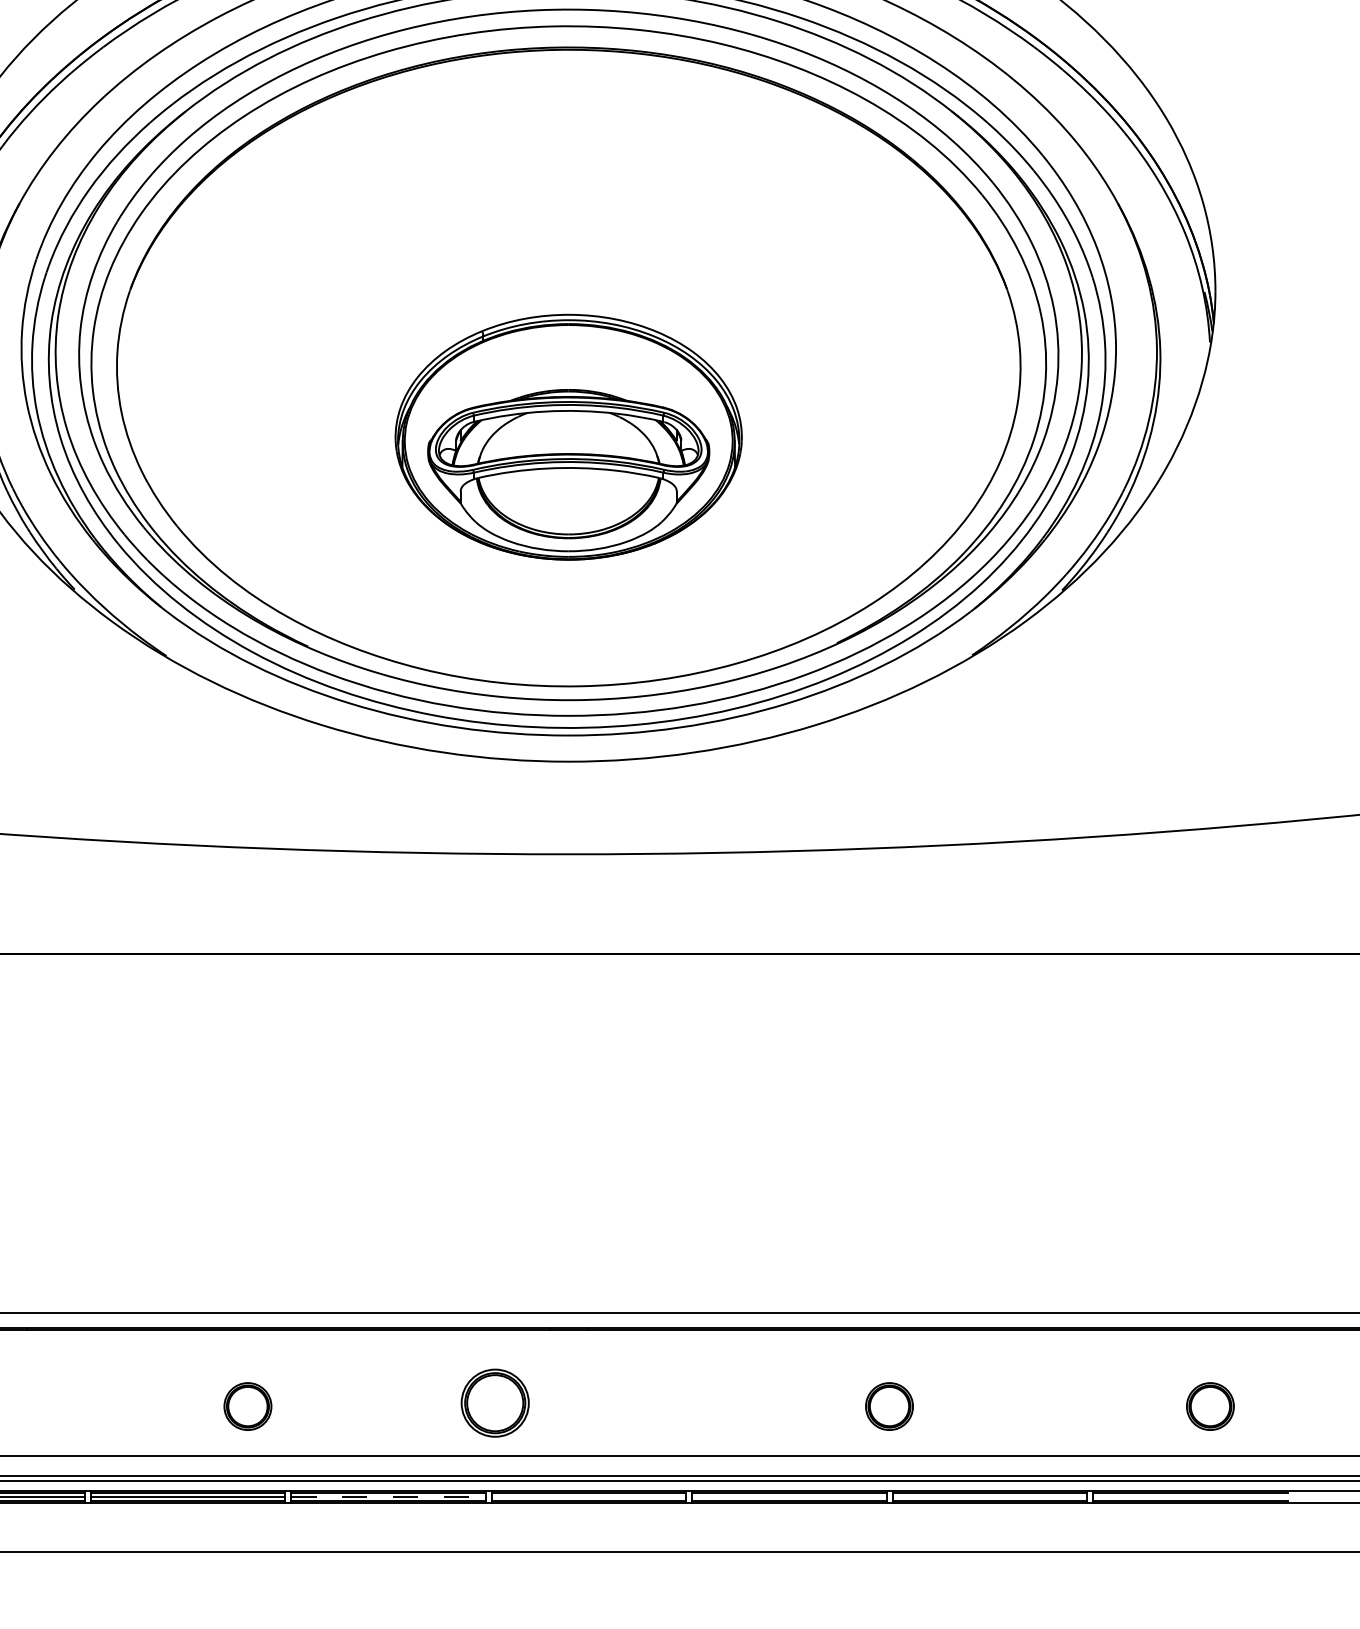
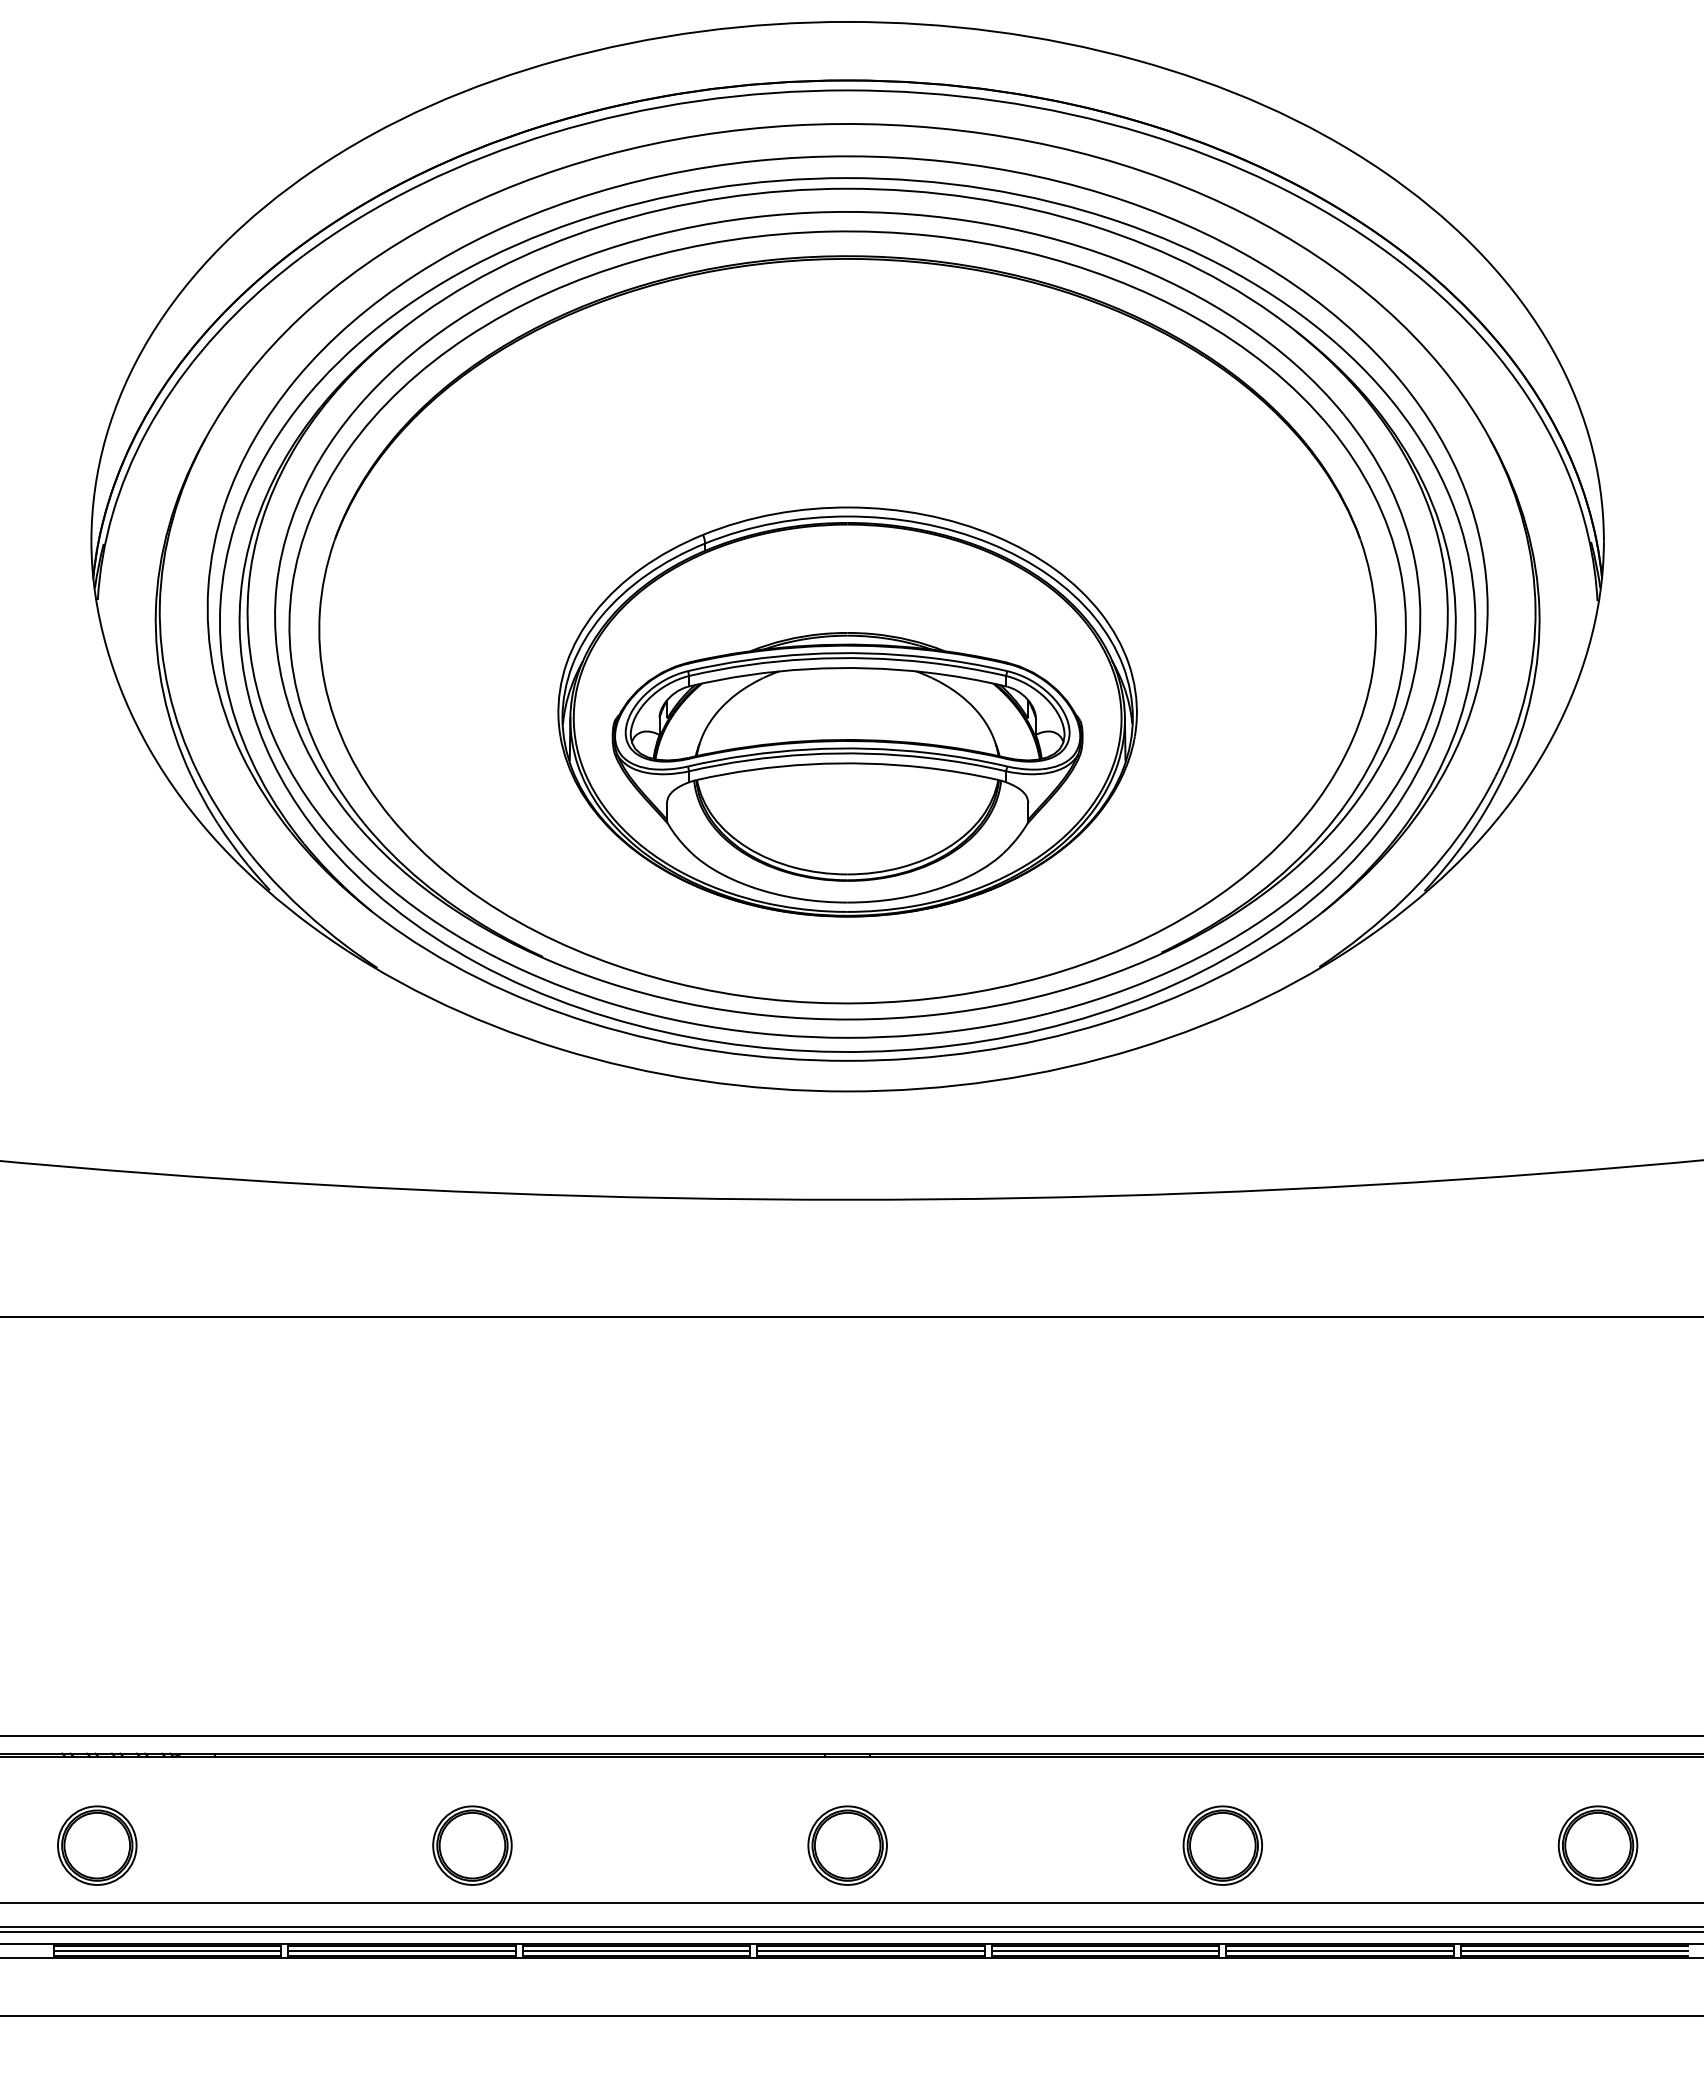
part: (568, 436) -> (847, 711), size x1.43
part: (495, 1403) -> (847, 1845), moved
part: (247, 1406) -> (472, 1845), size x1.43
part: (889, 1406) -> (1222, 1845), size x1.43
part: (1209, 1406) -> (1597, 1845), size x1.43
line: (388, 1497) -> (636, 1951), dashed -> solid
line: (588, 1497) -> (870, 1951), added
line: (789, 1497) -> (1105, 1951), added
line: (989, 1497) -> (1339, 1951), added
line: (1190, 1497) -> (1574, 1951), added

